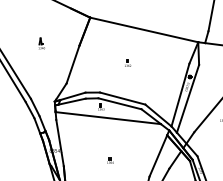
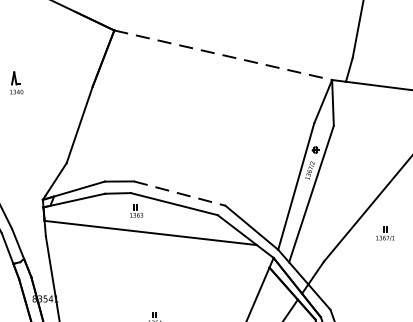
line: (144, 30) -> (223, 56), solid -> dashed
part: (128, 62) -> (191, 120), removed
line: (123, 98) -> (181, 193), solid -> dashed

